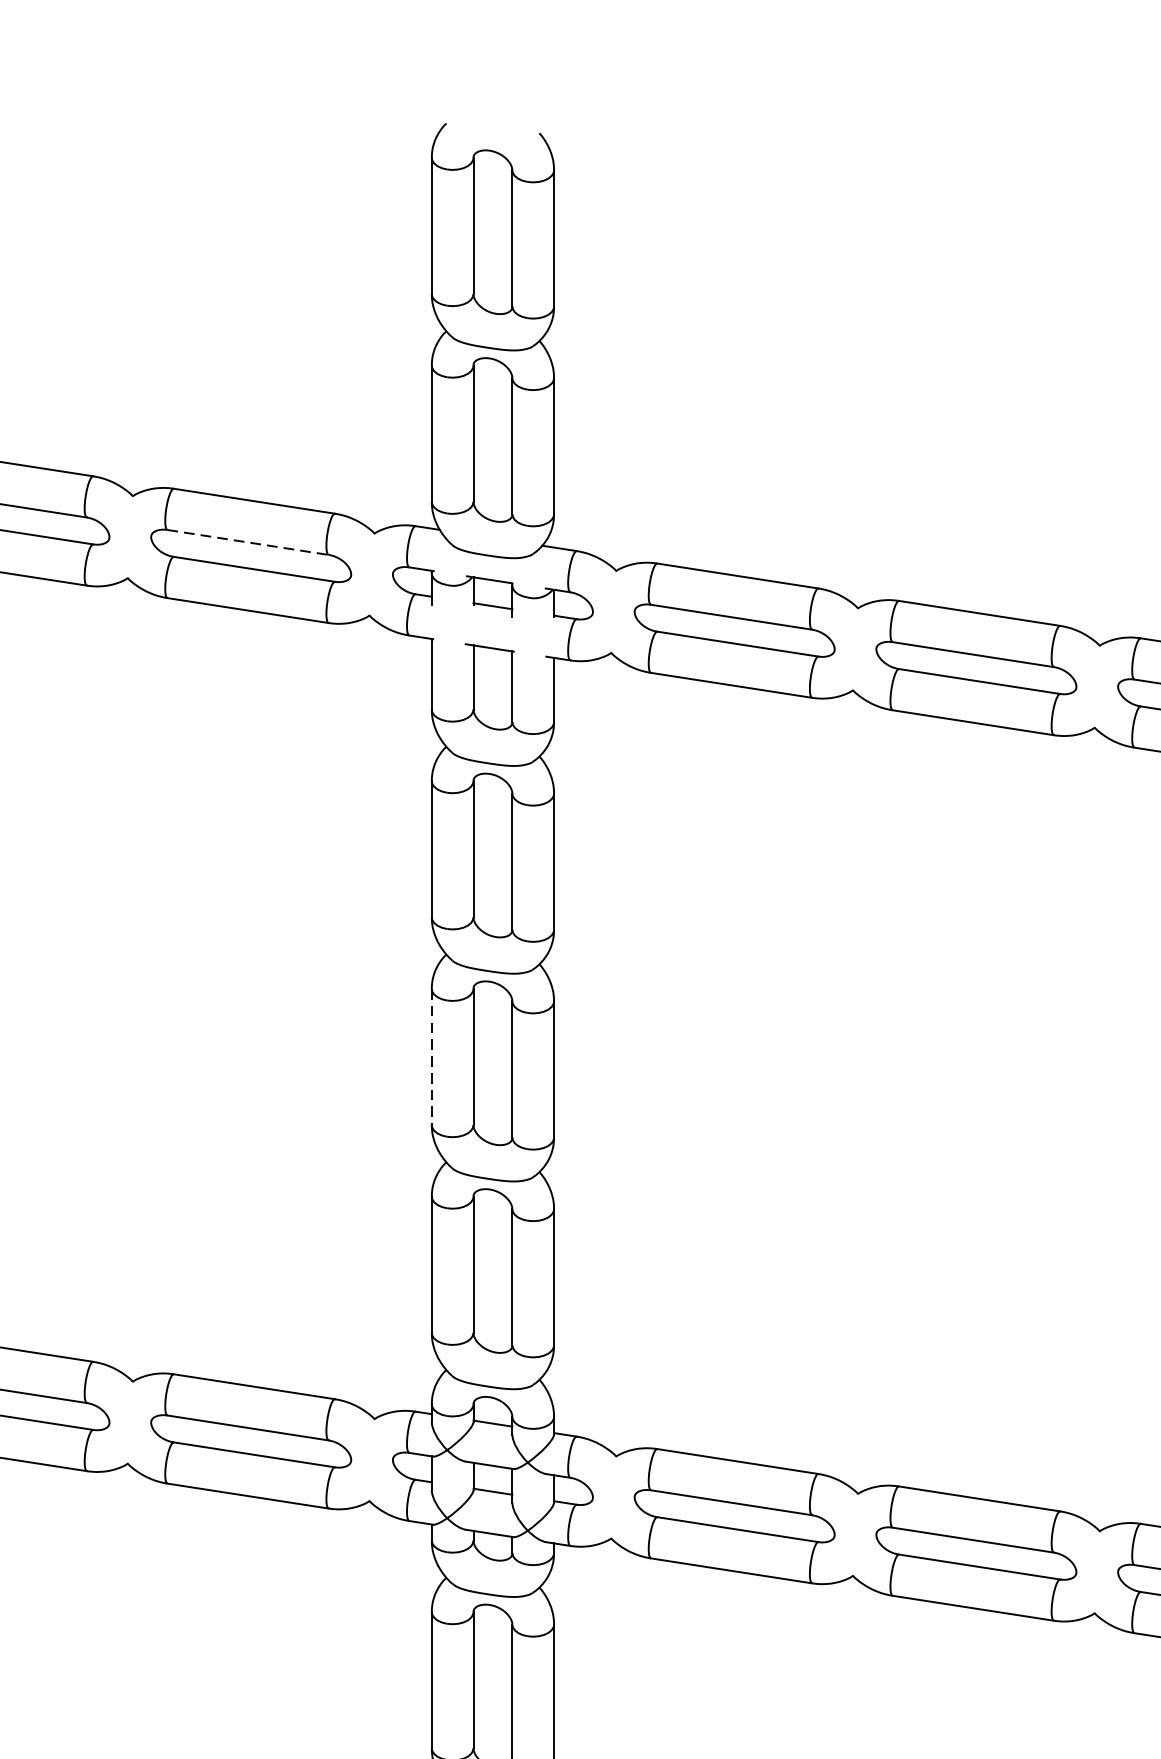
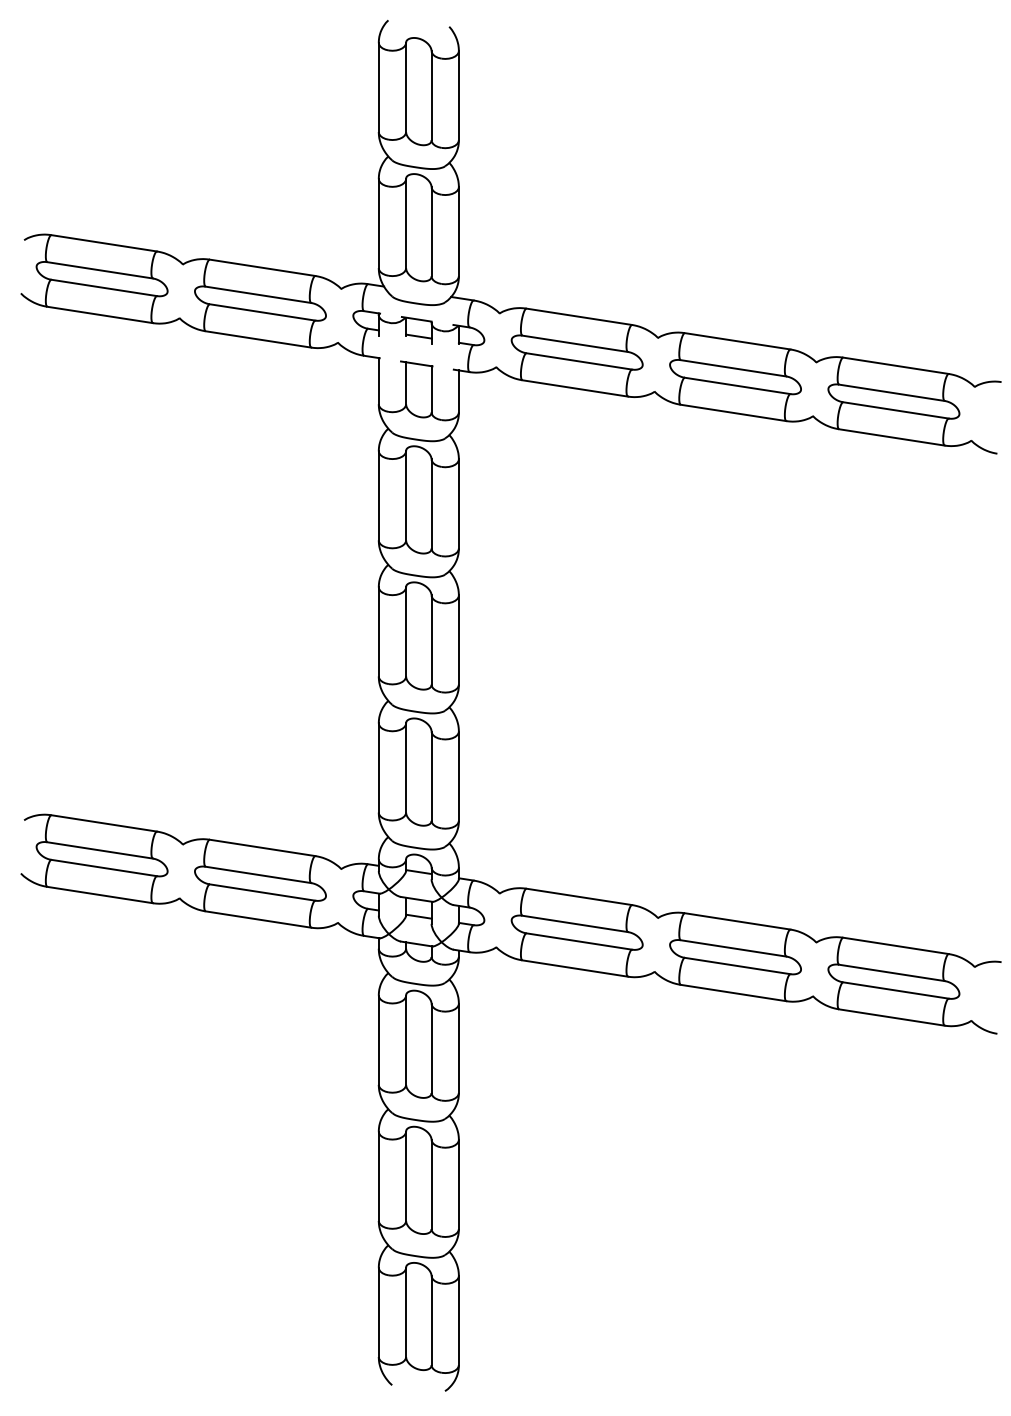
line: (248, 541) -> (258, 294), dashed -> solid
line: (431, 1056) -> (378, 631), dashed -> solid

